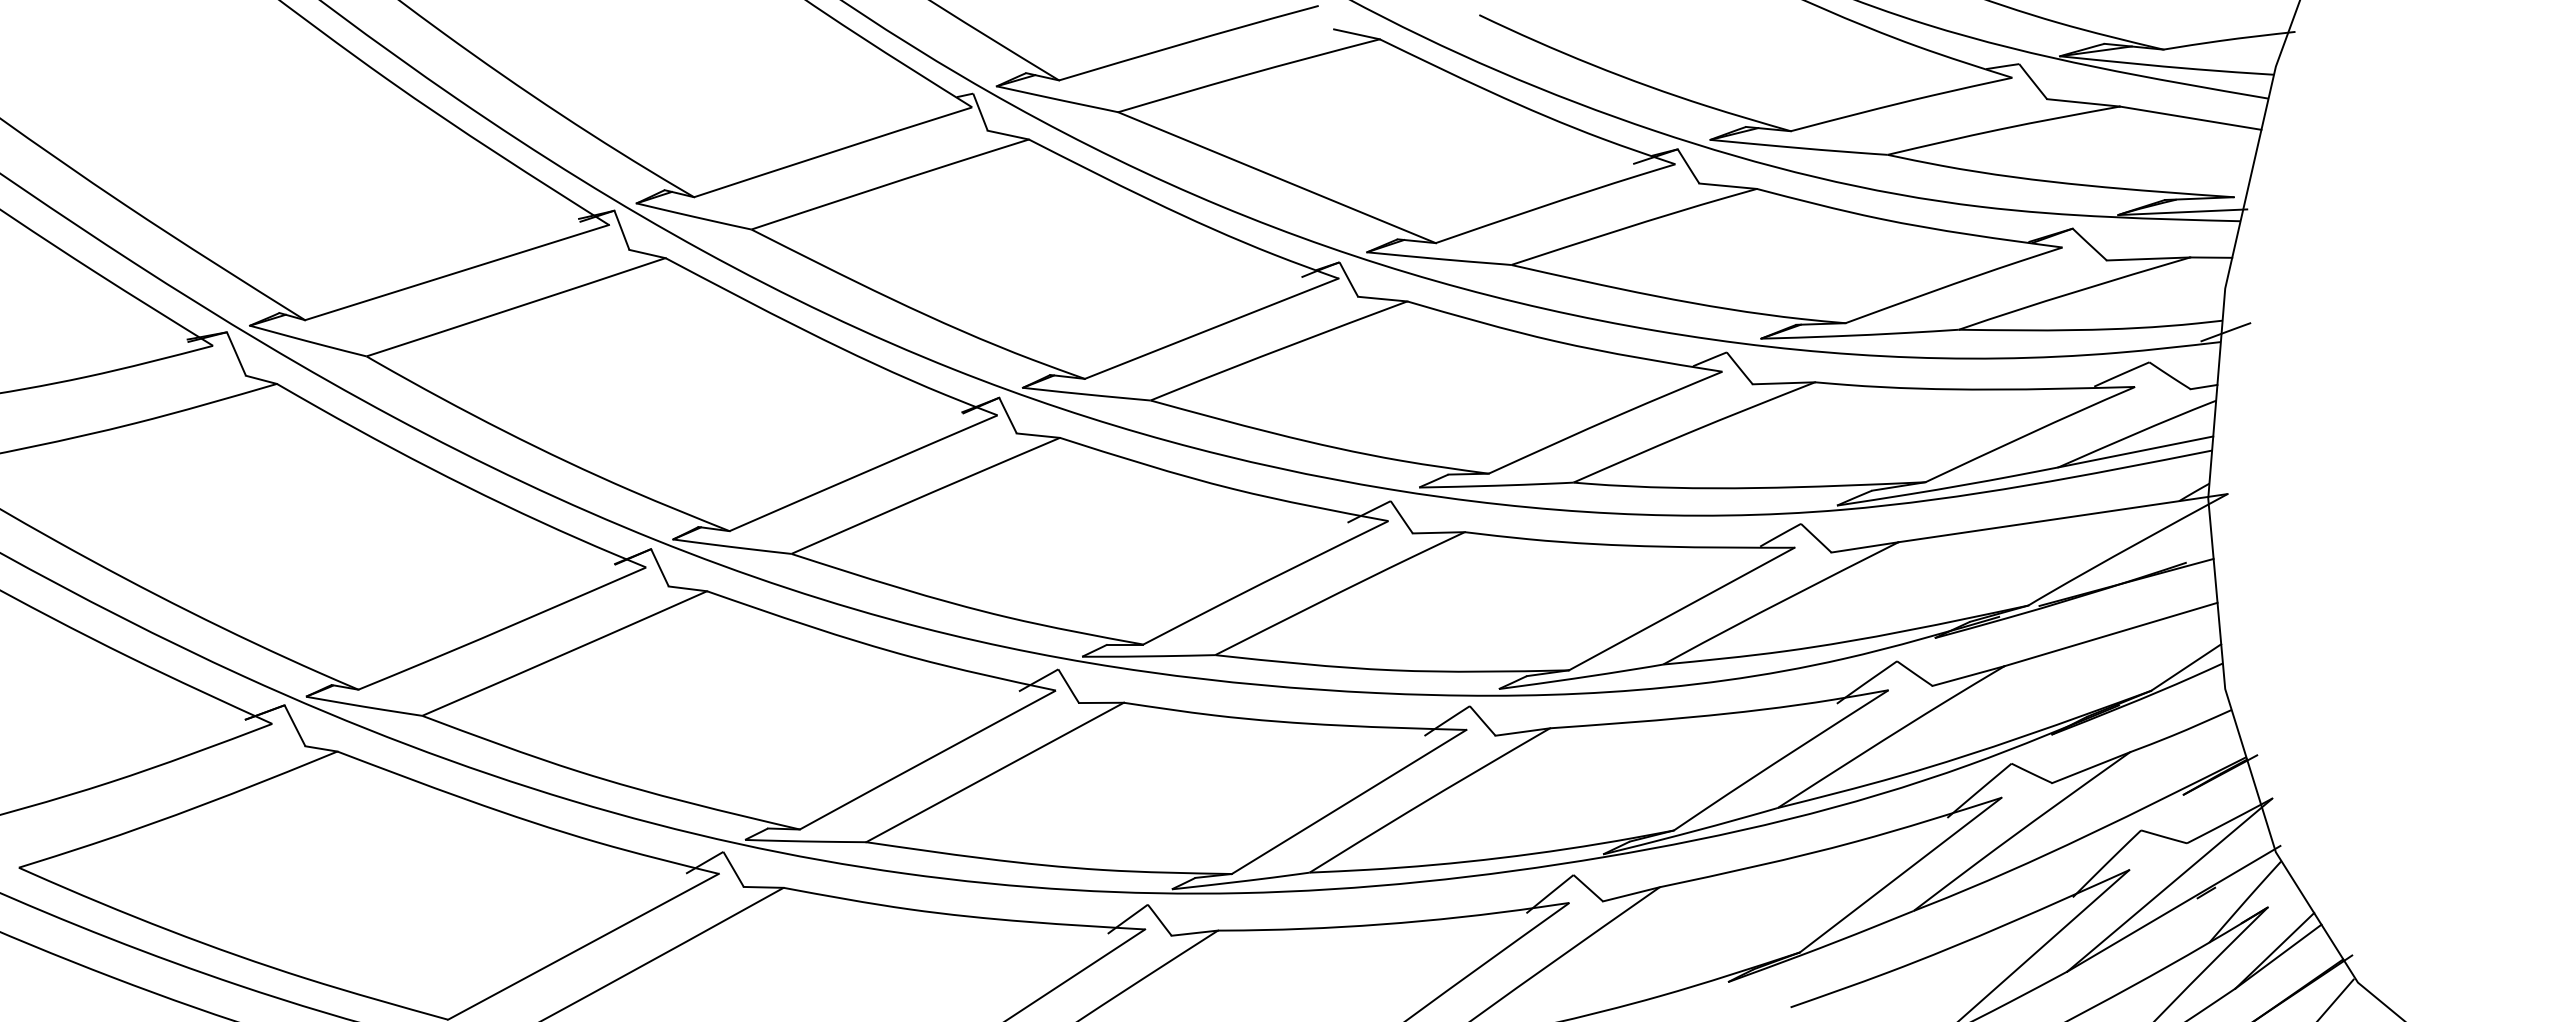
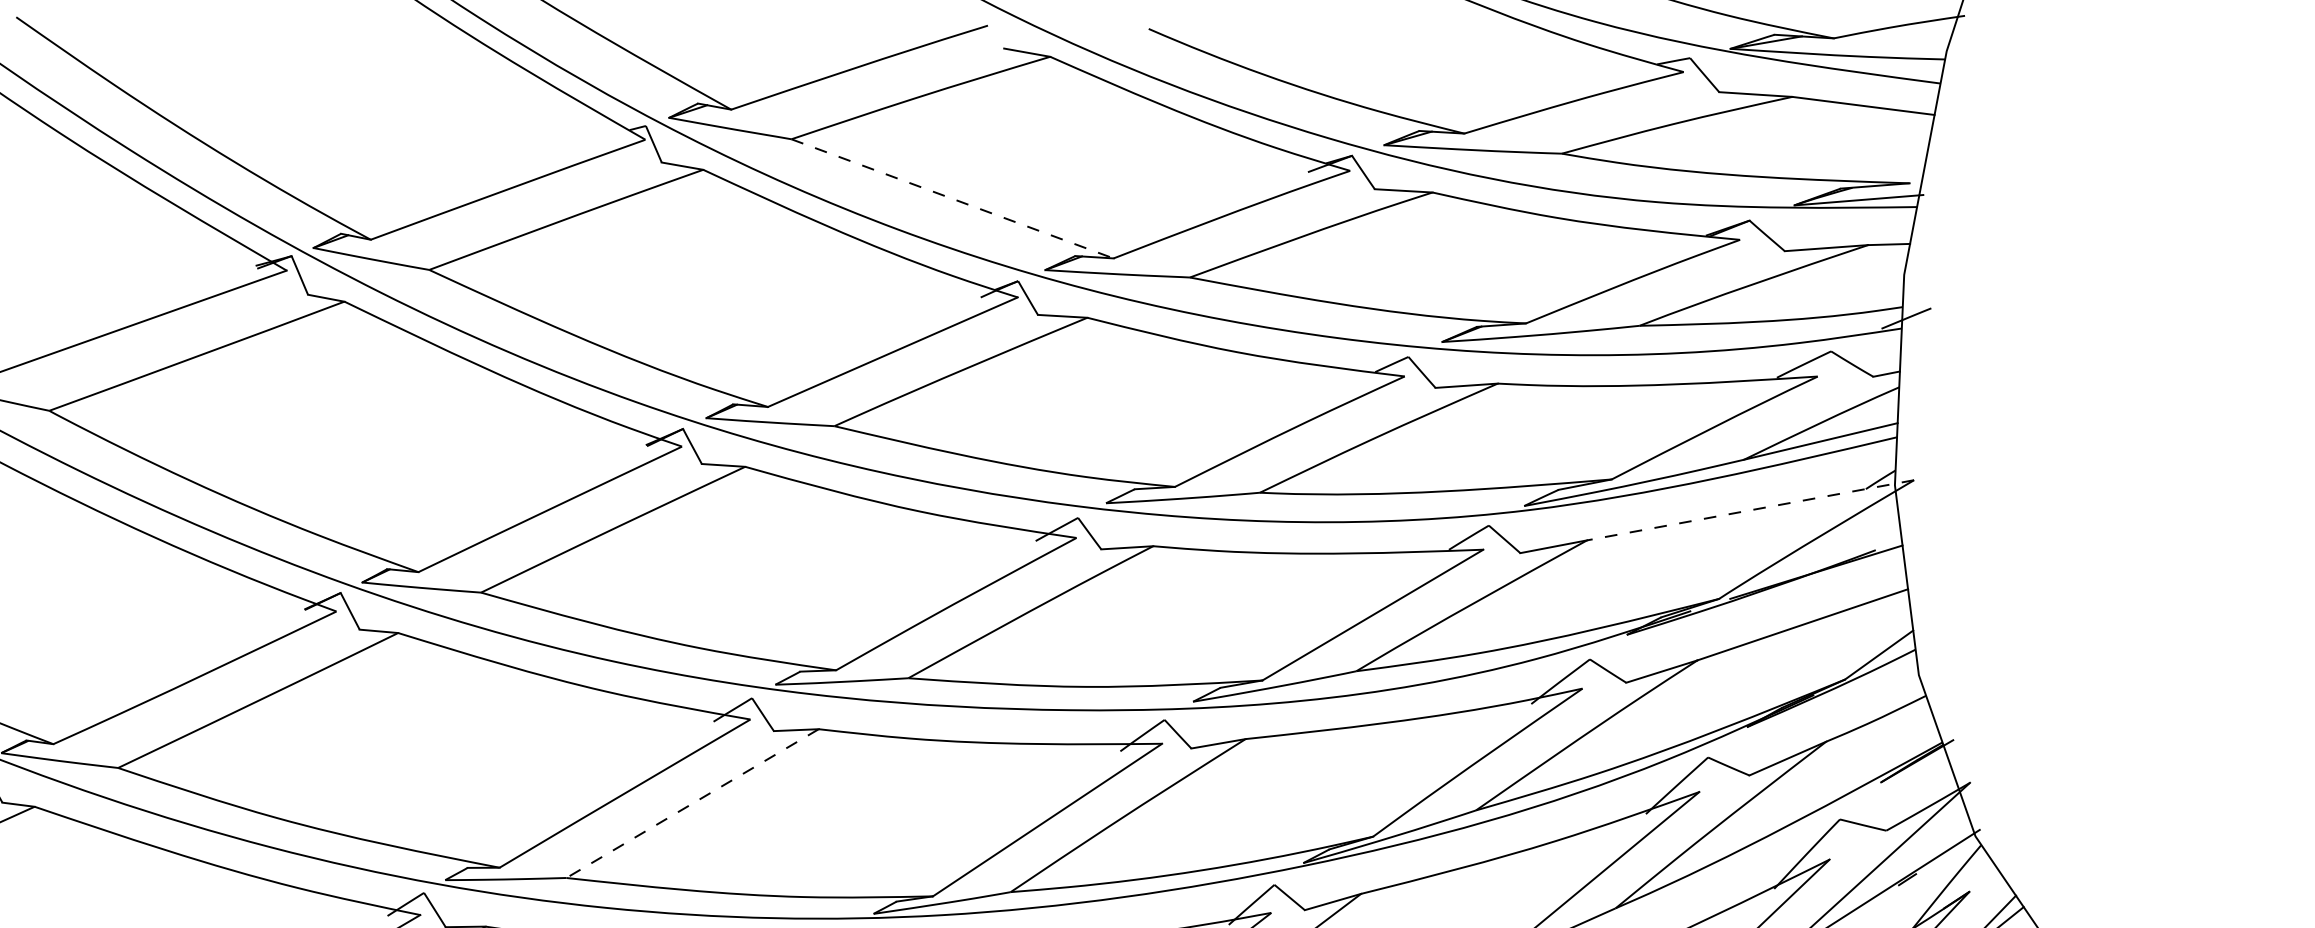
line: (1277, 177) -> (953, 198), solid -> dashed
line: (2062, 518) -> (1750, 510), solid -> dashed
line: (994, 772) -> (692, 803), solid -> dashed

